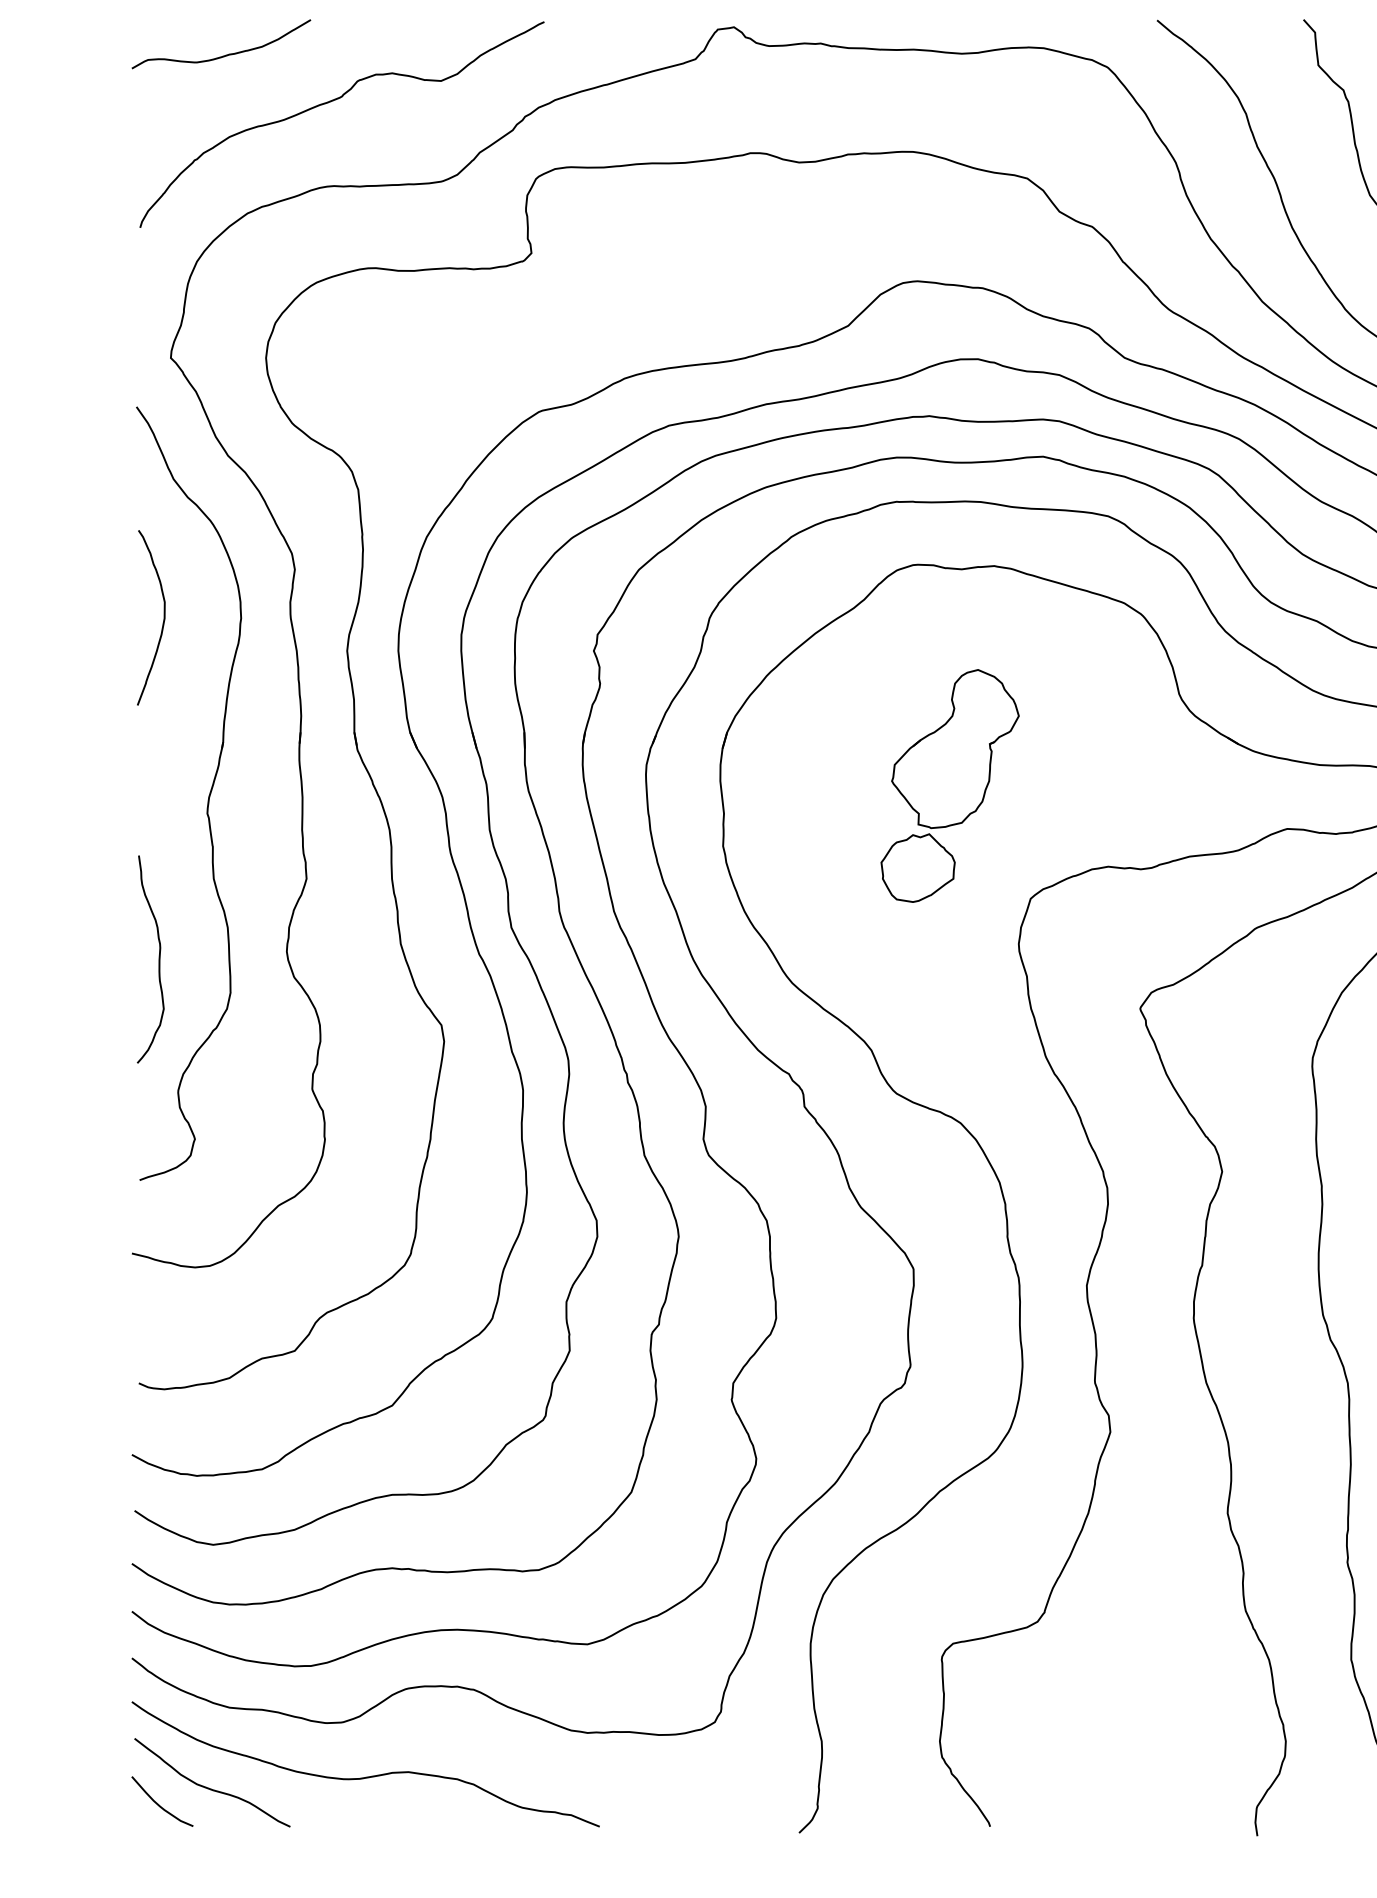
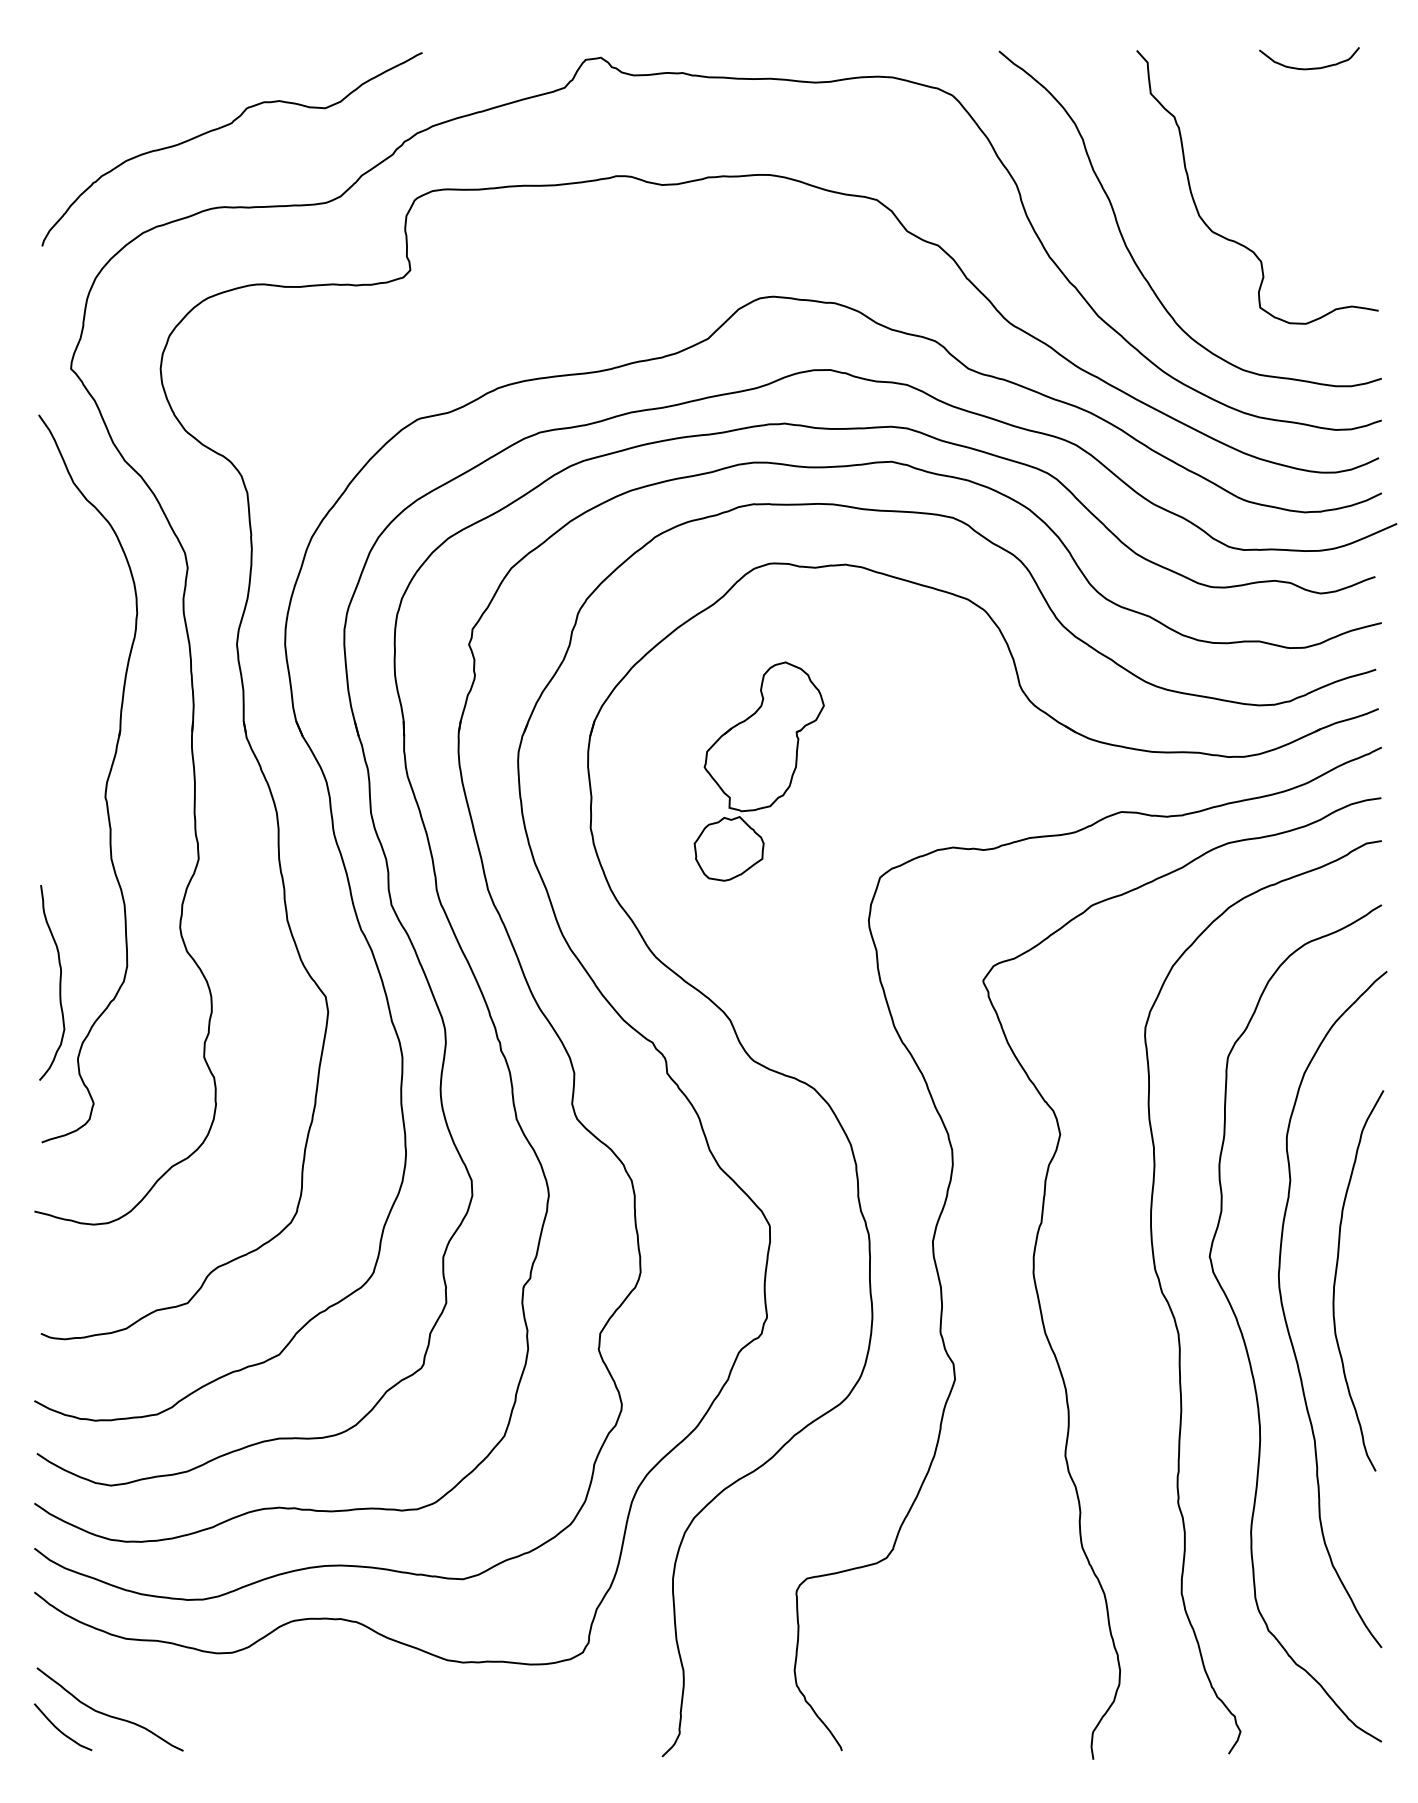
curve: (225, 54) -> (122, 83), removed
curve: (162, 621) -> (63, 616), removed
part: (949, 785) -> (758, 771), moved
curve: (158, 959) -> (59, 982), moved
curve: (365, 1776) -> (254, 1703), removed

